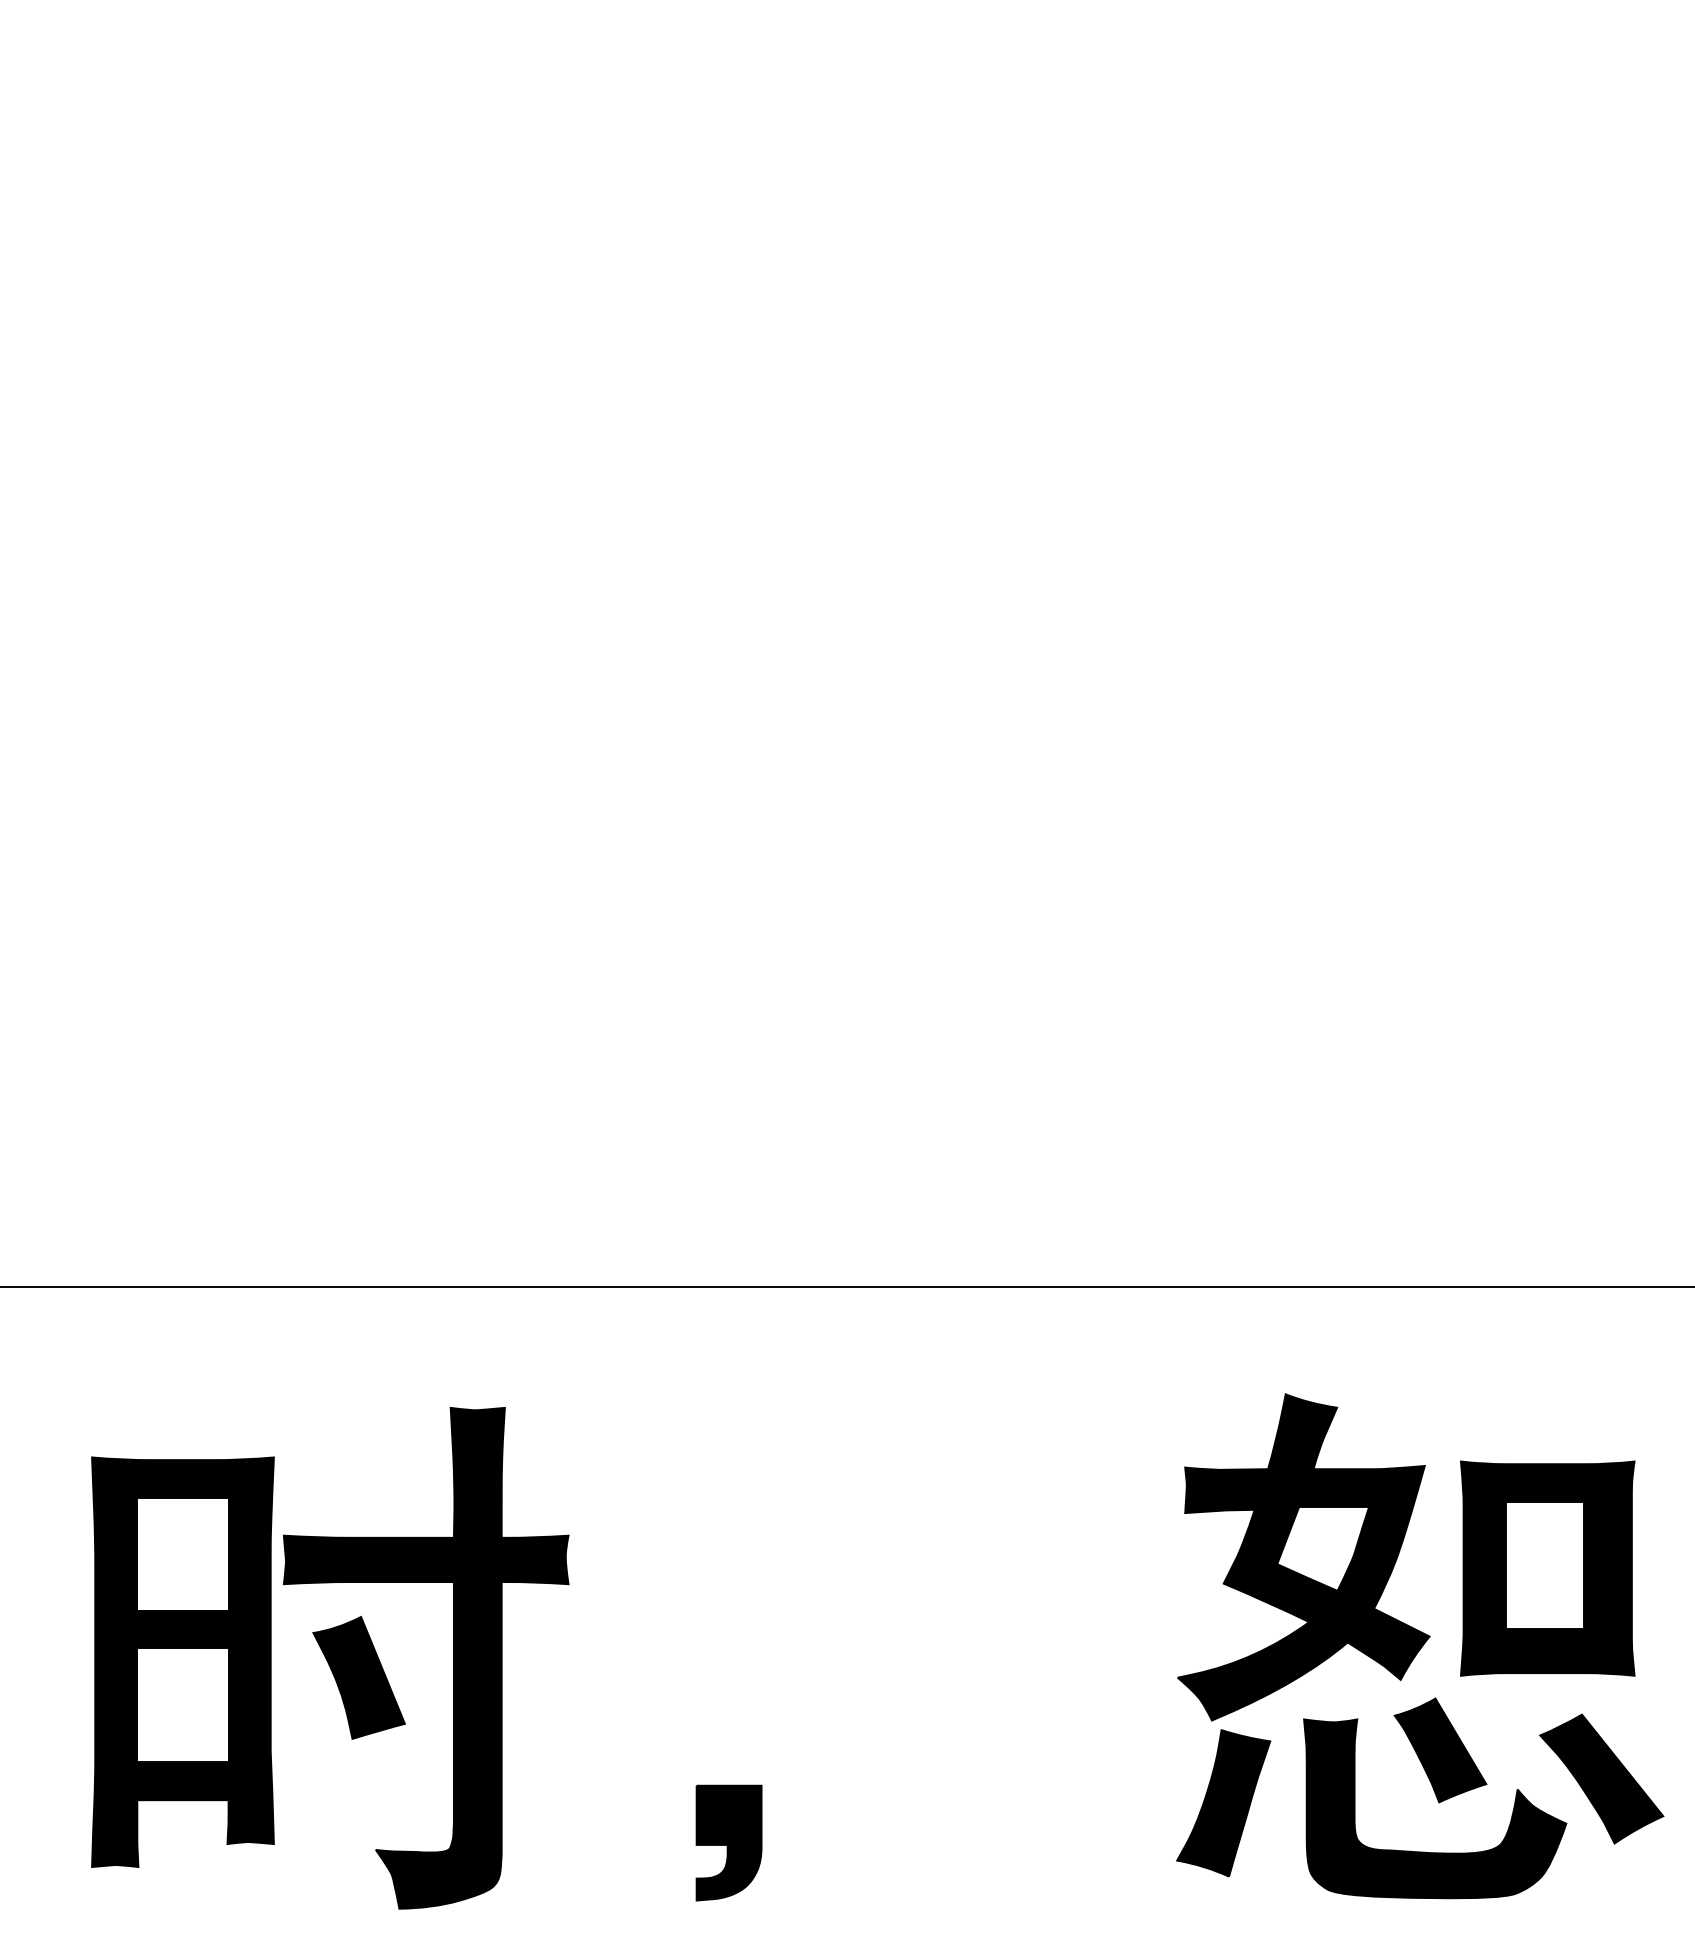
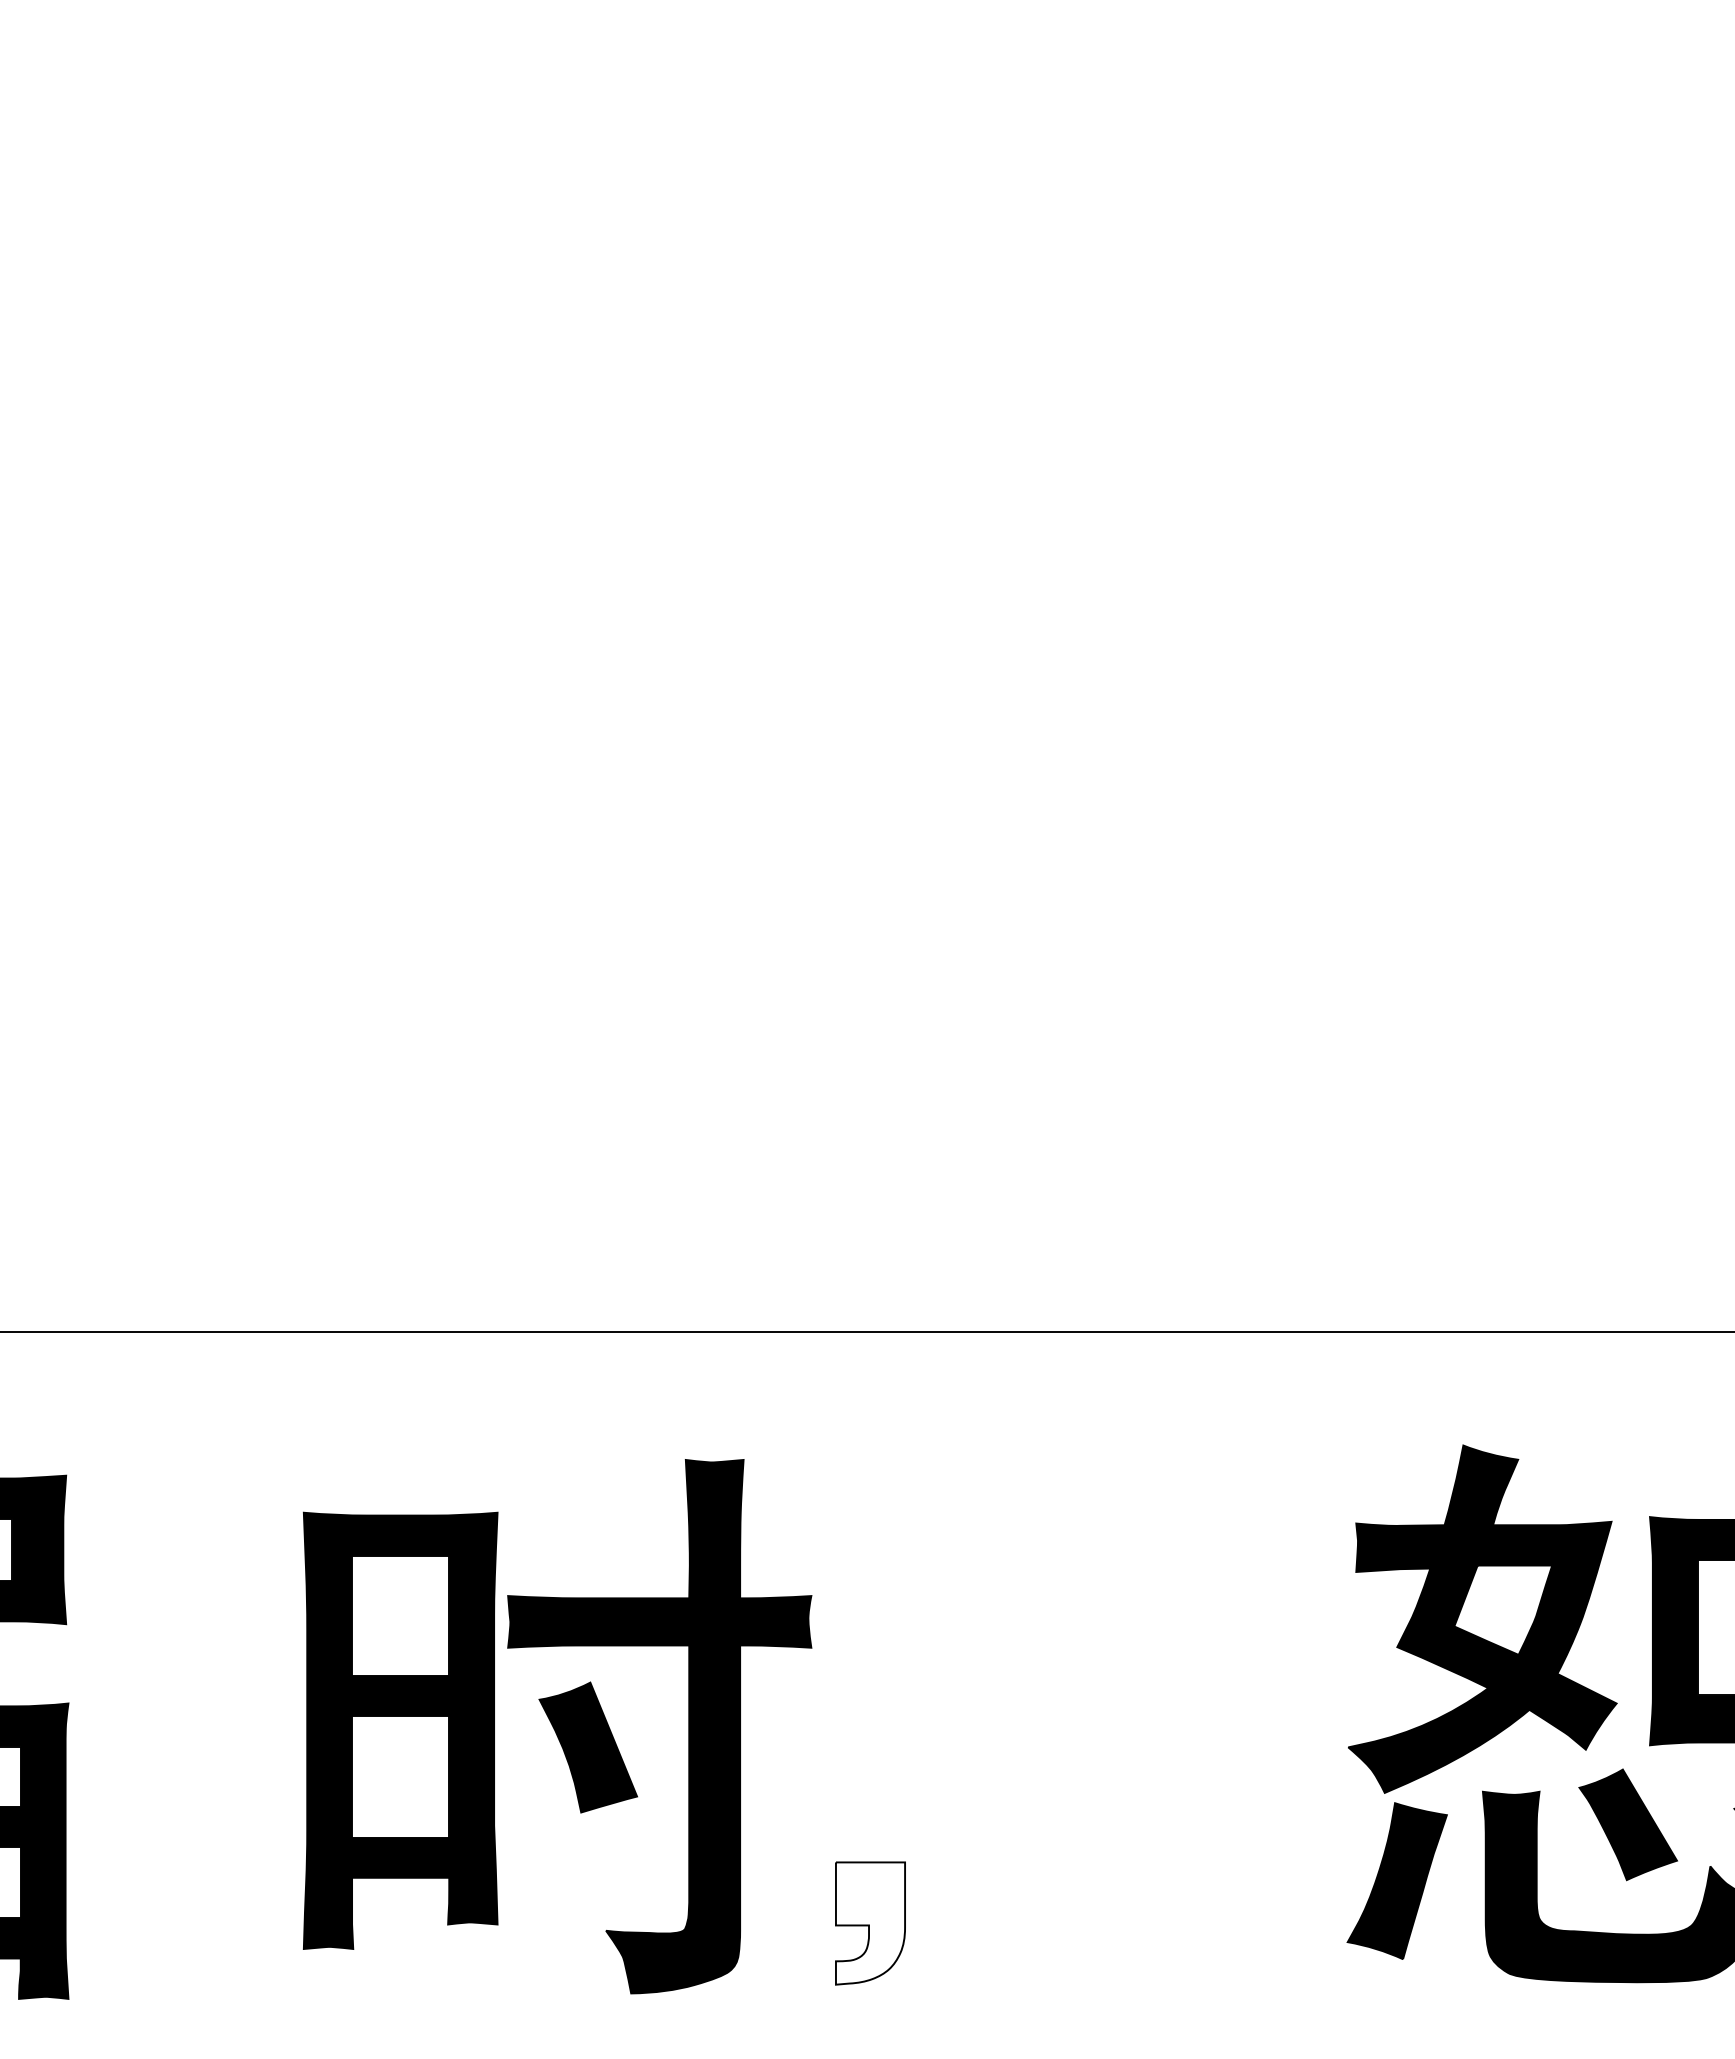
part: (330, 1658) -> (557, 1726), moved
fill: (728, 1842) -> (869, 1922), removed

